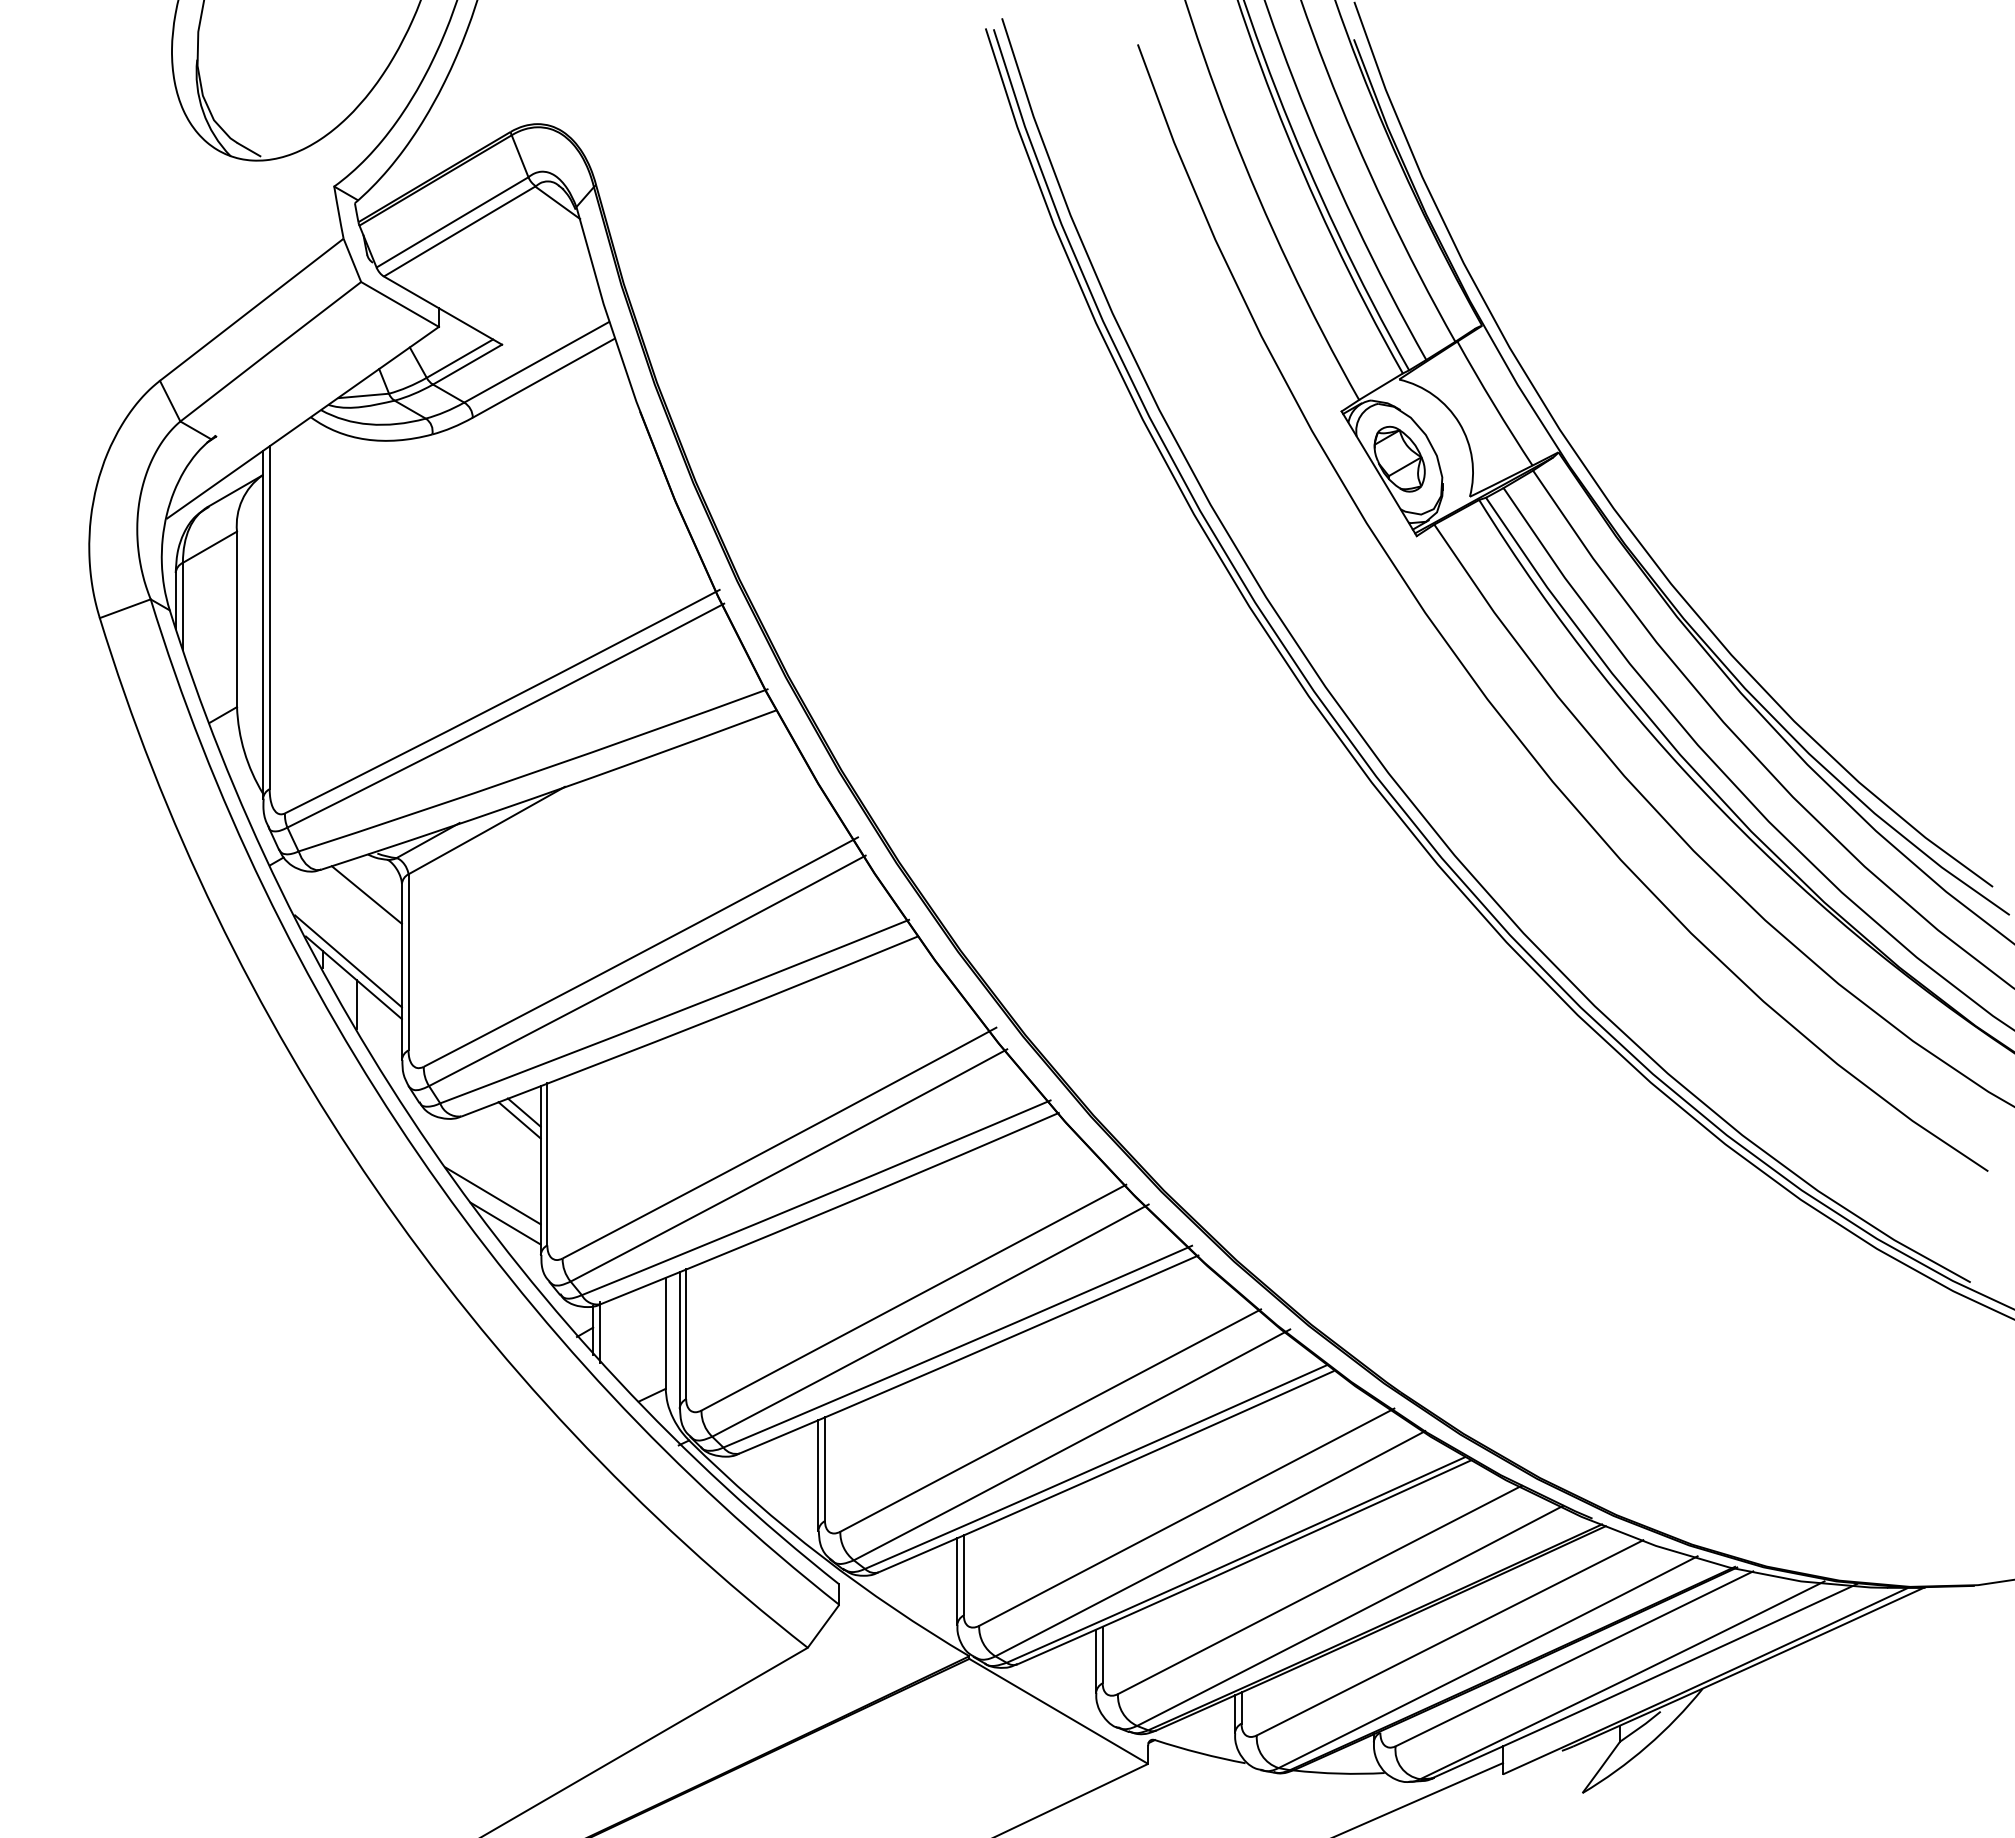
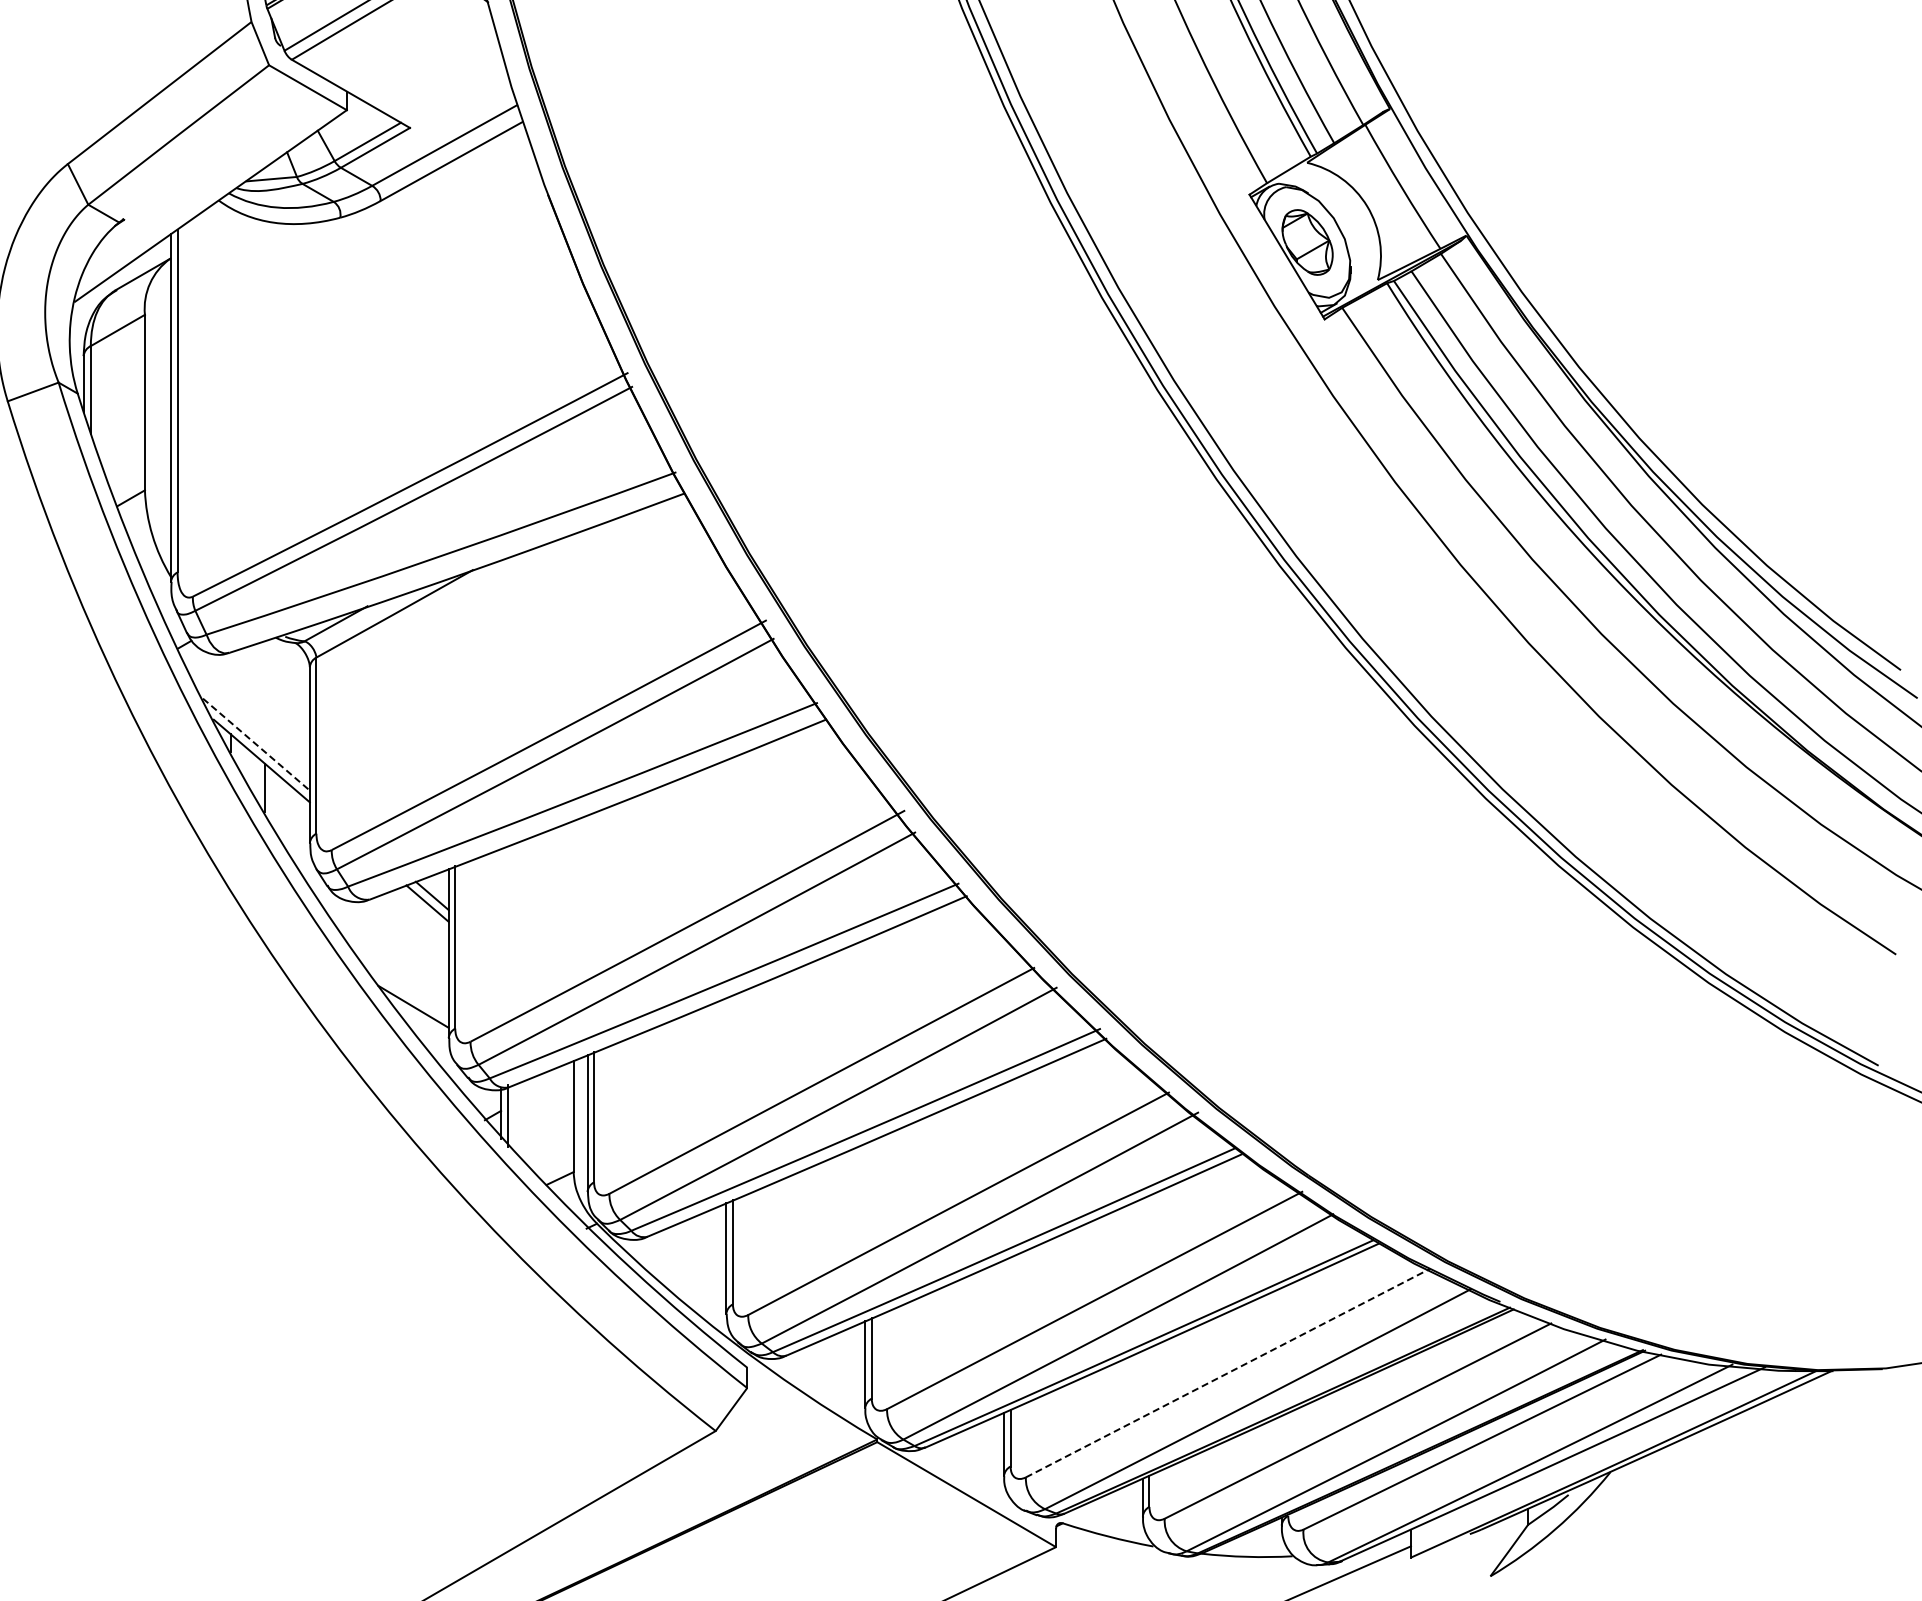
line: (366, 894) -> (274, 677), removed
line: (348, 961) -> (256, 744), solid -> dashed
line: (492, 1195) -> (400, 978), removed
line: (1320, 1589) -> (1228, 1372), solid -> dashed

